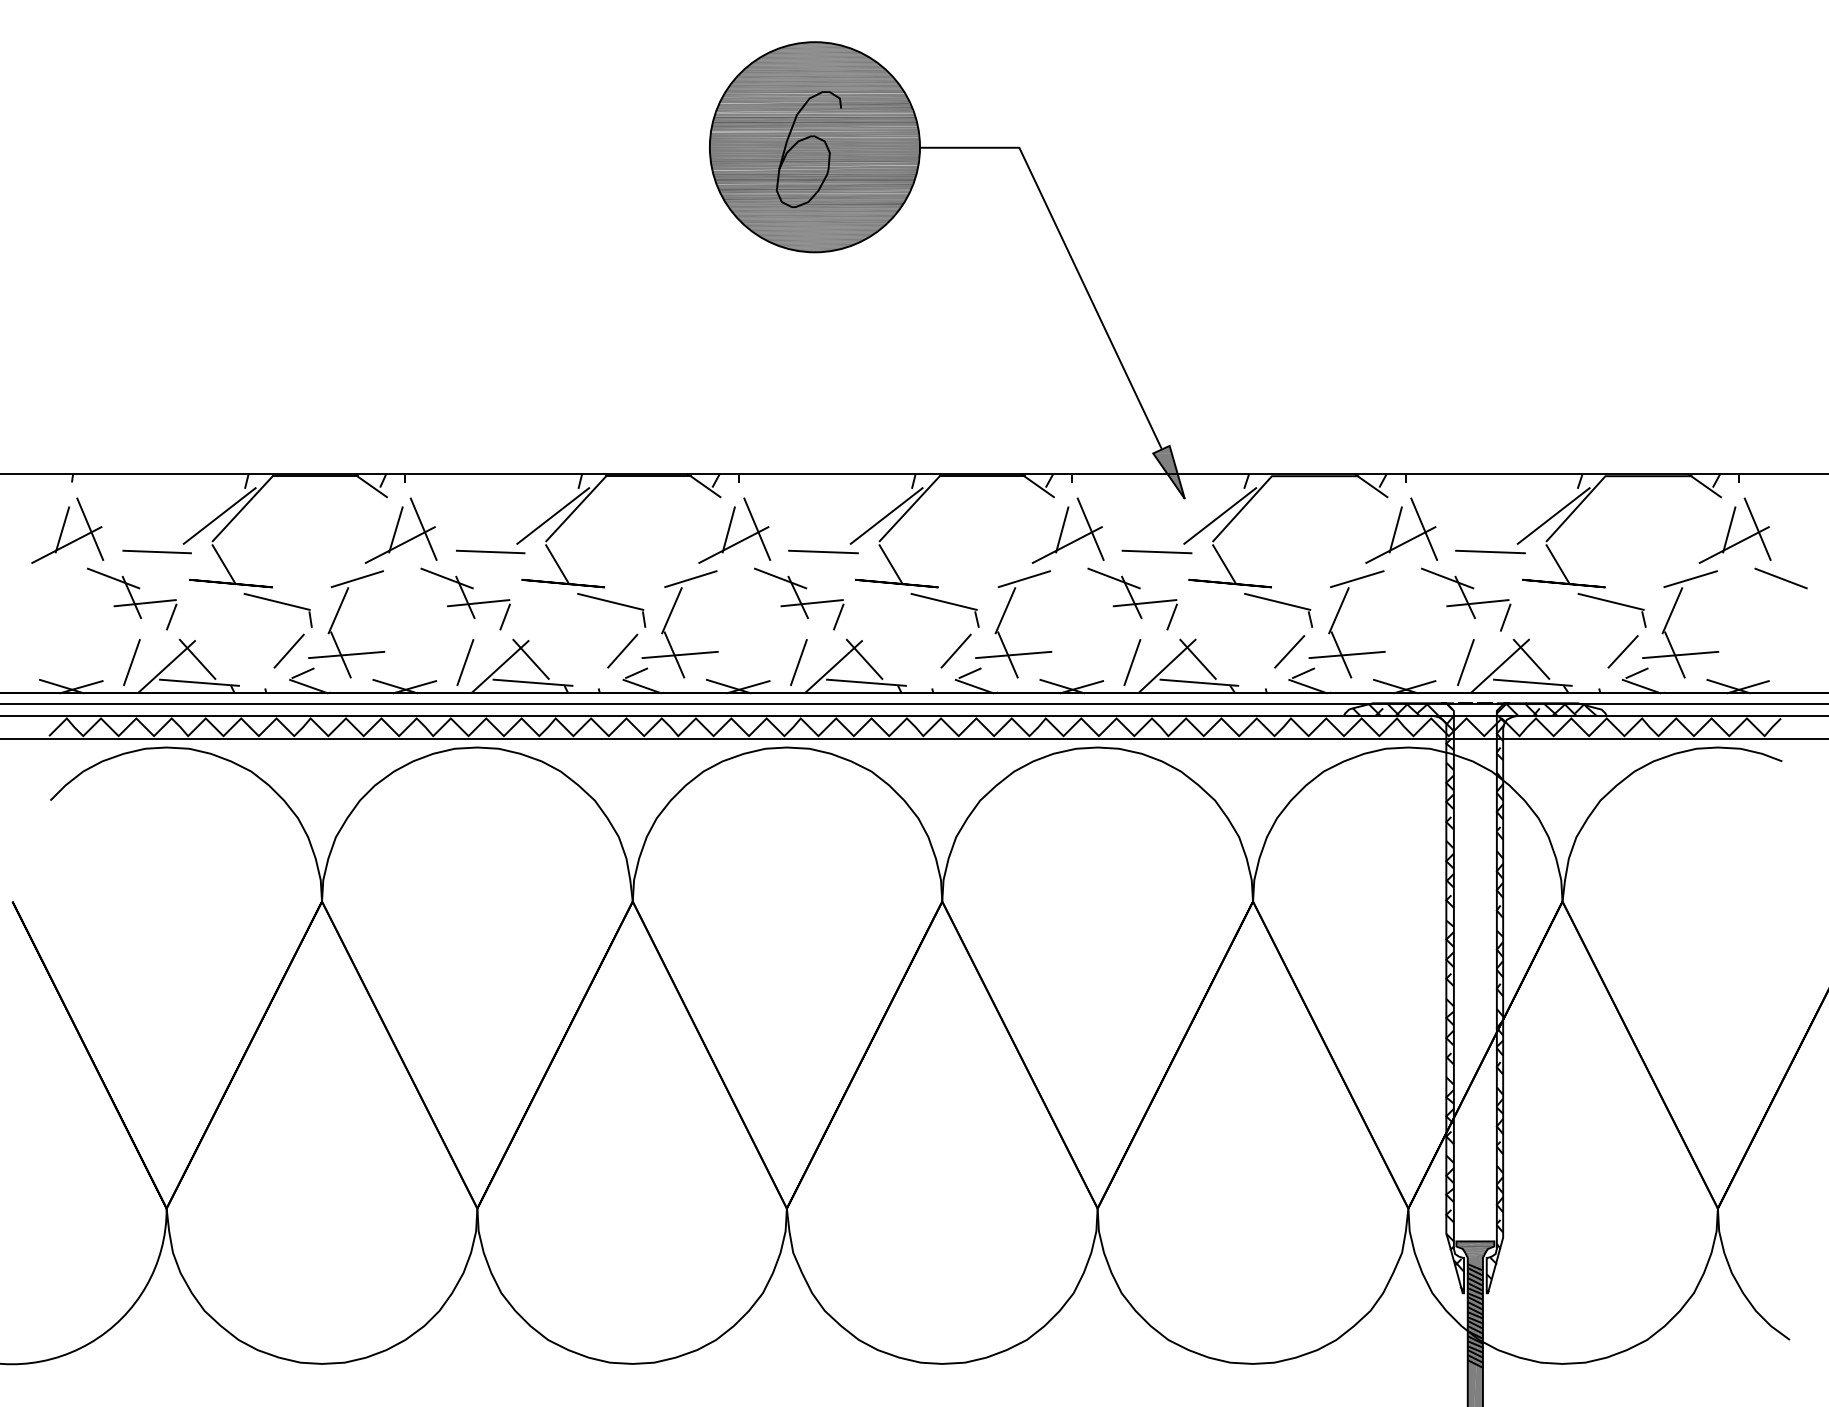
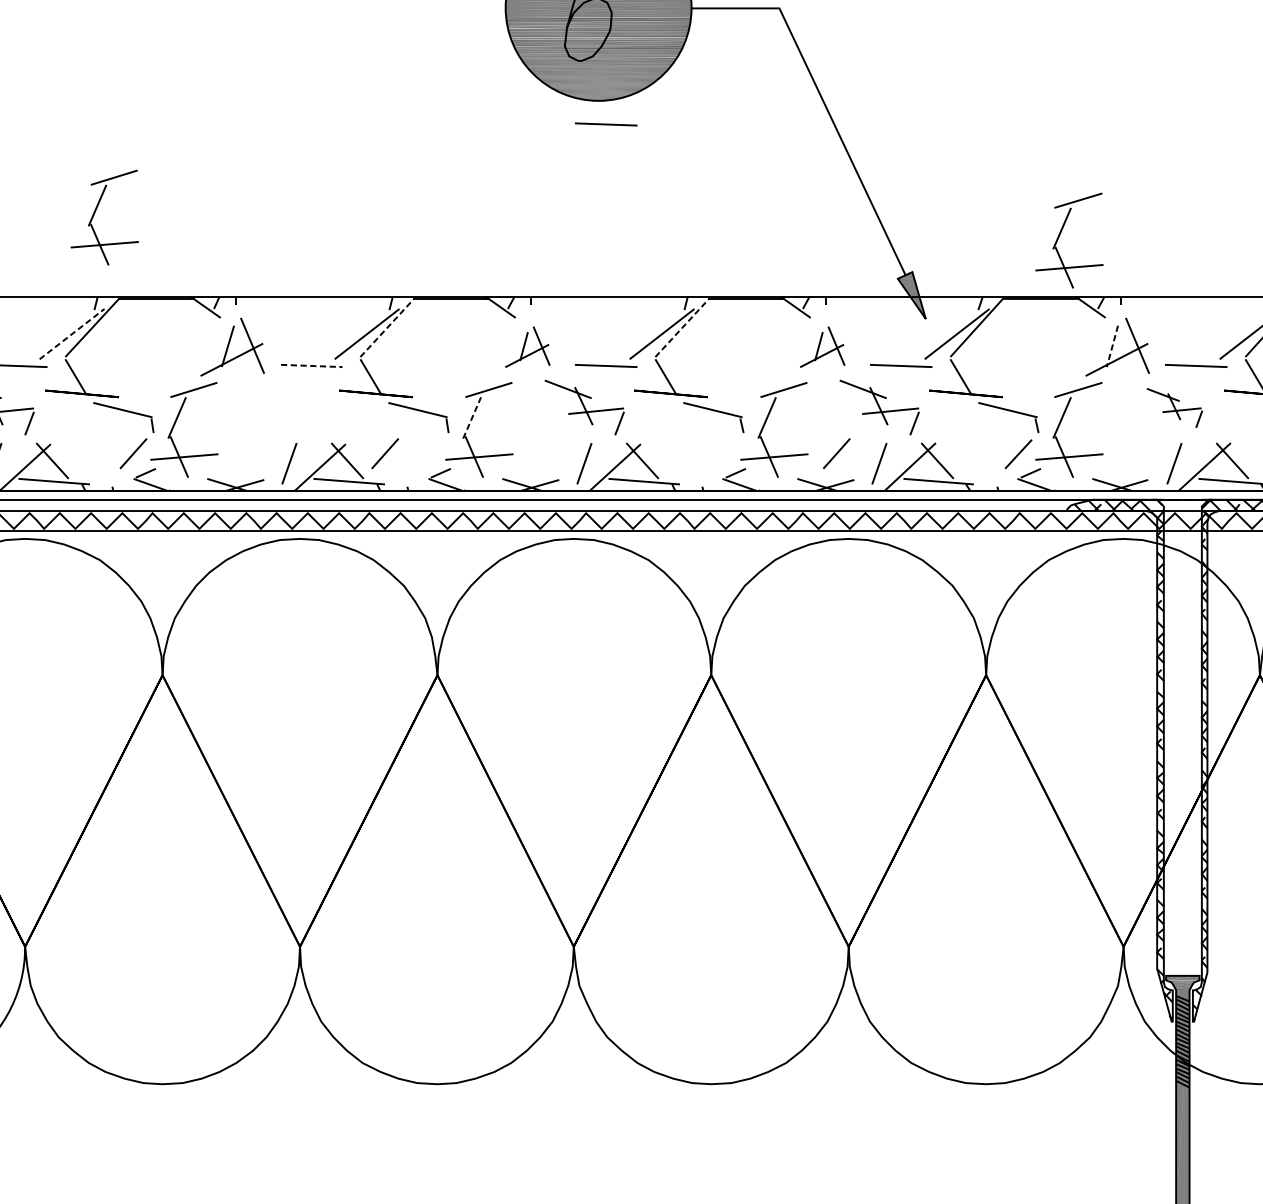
line: (823, 278) -> (606, 124), added
part: (246, 378) -> (95, 212), added
part: (1336, 405) -> (1060, 236), added
line: (575, 509) -> (386, 328), solid -> dashed
line: (909, 509) -> (682, 328), solid -> dashed
line: (220, 515) -> (72, 333), solid -> dashed
part: (734, 530) -> (527, 346), size x0.7
part: (1067, 530) -> (822, 346), size x0.7
line: (1395, 530) -> (1112, 346), solid -> dashed
line: (490, 552) -> (311, 366), solid -> dashed
part: (465, 598) -> (289, 407), removed
part: (1466, 599) -> (1174, 407), size x0.7
line: (672, 610) -> (472, 417), solid -> dashed
line: (622, 650) -> (385, 453), moved
line: (955, 650) -> (836, 453), moved

